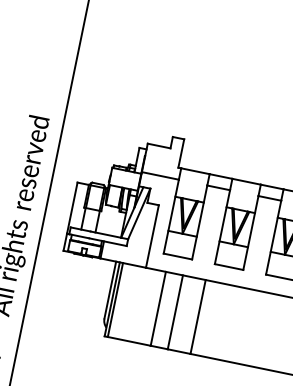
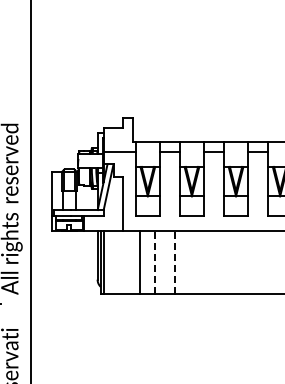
line: (175, 312) -> (155, 262), solid -> dashed
line: (197, 316) -> (174, 262), solid -> dashed

